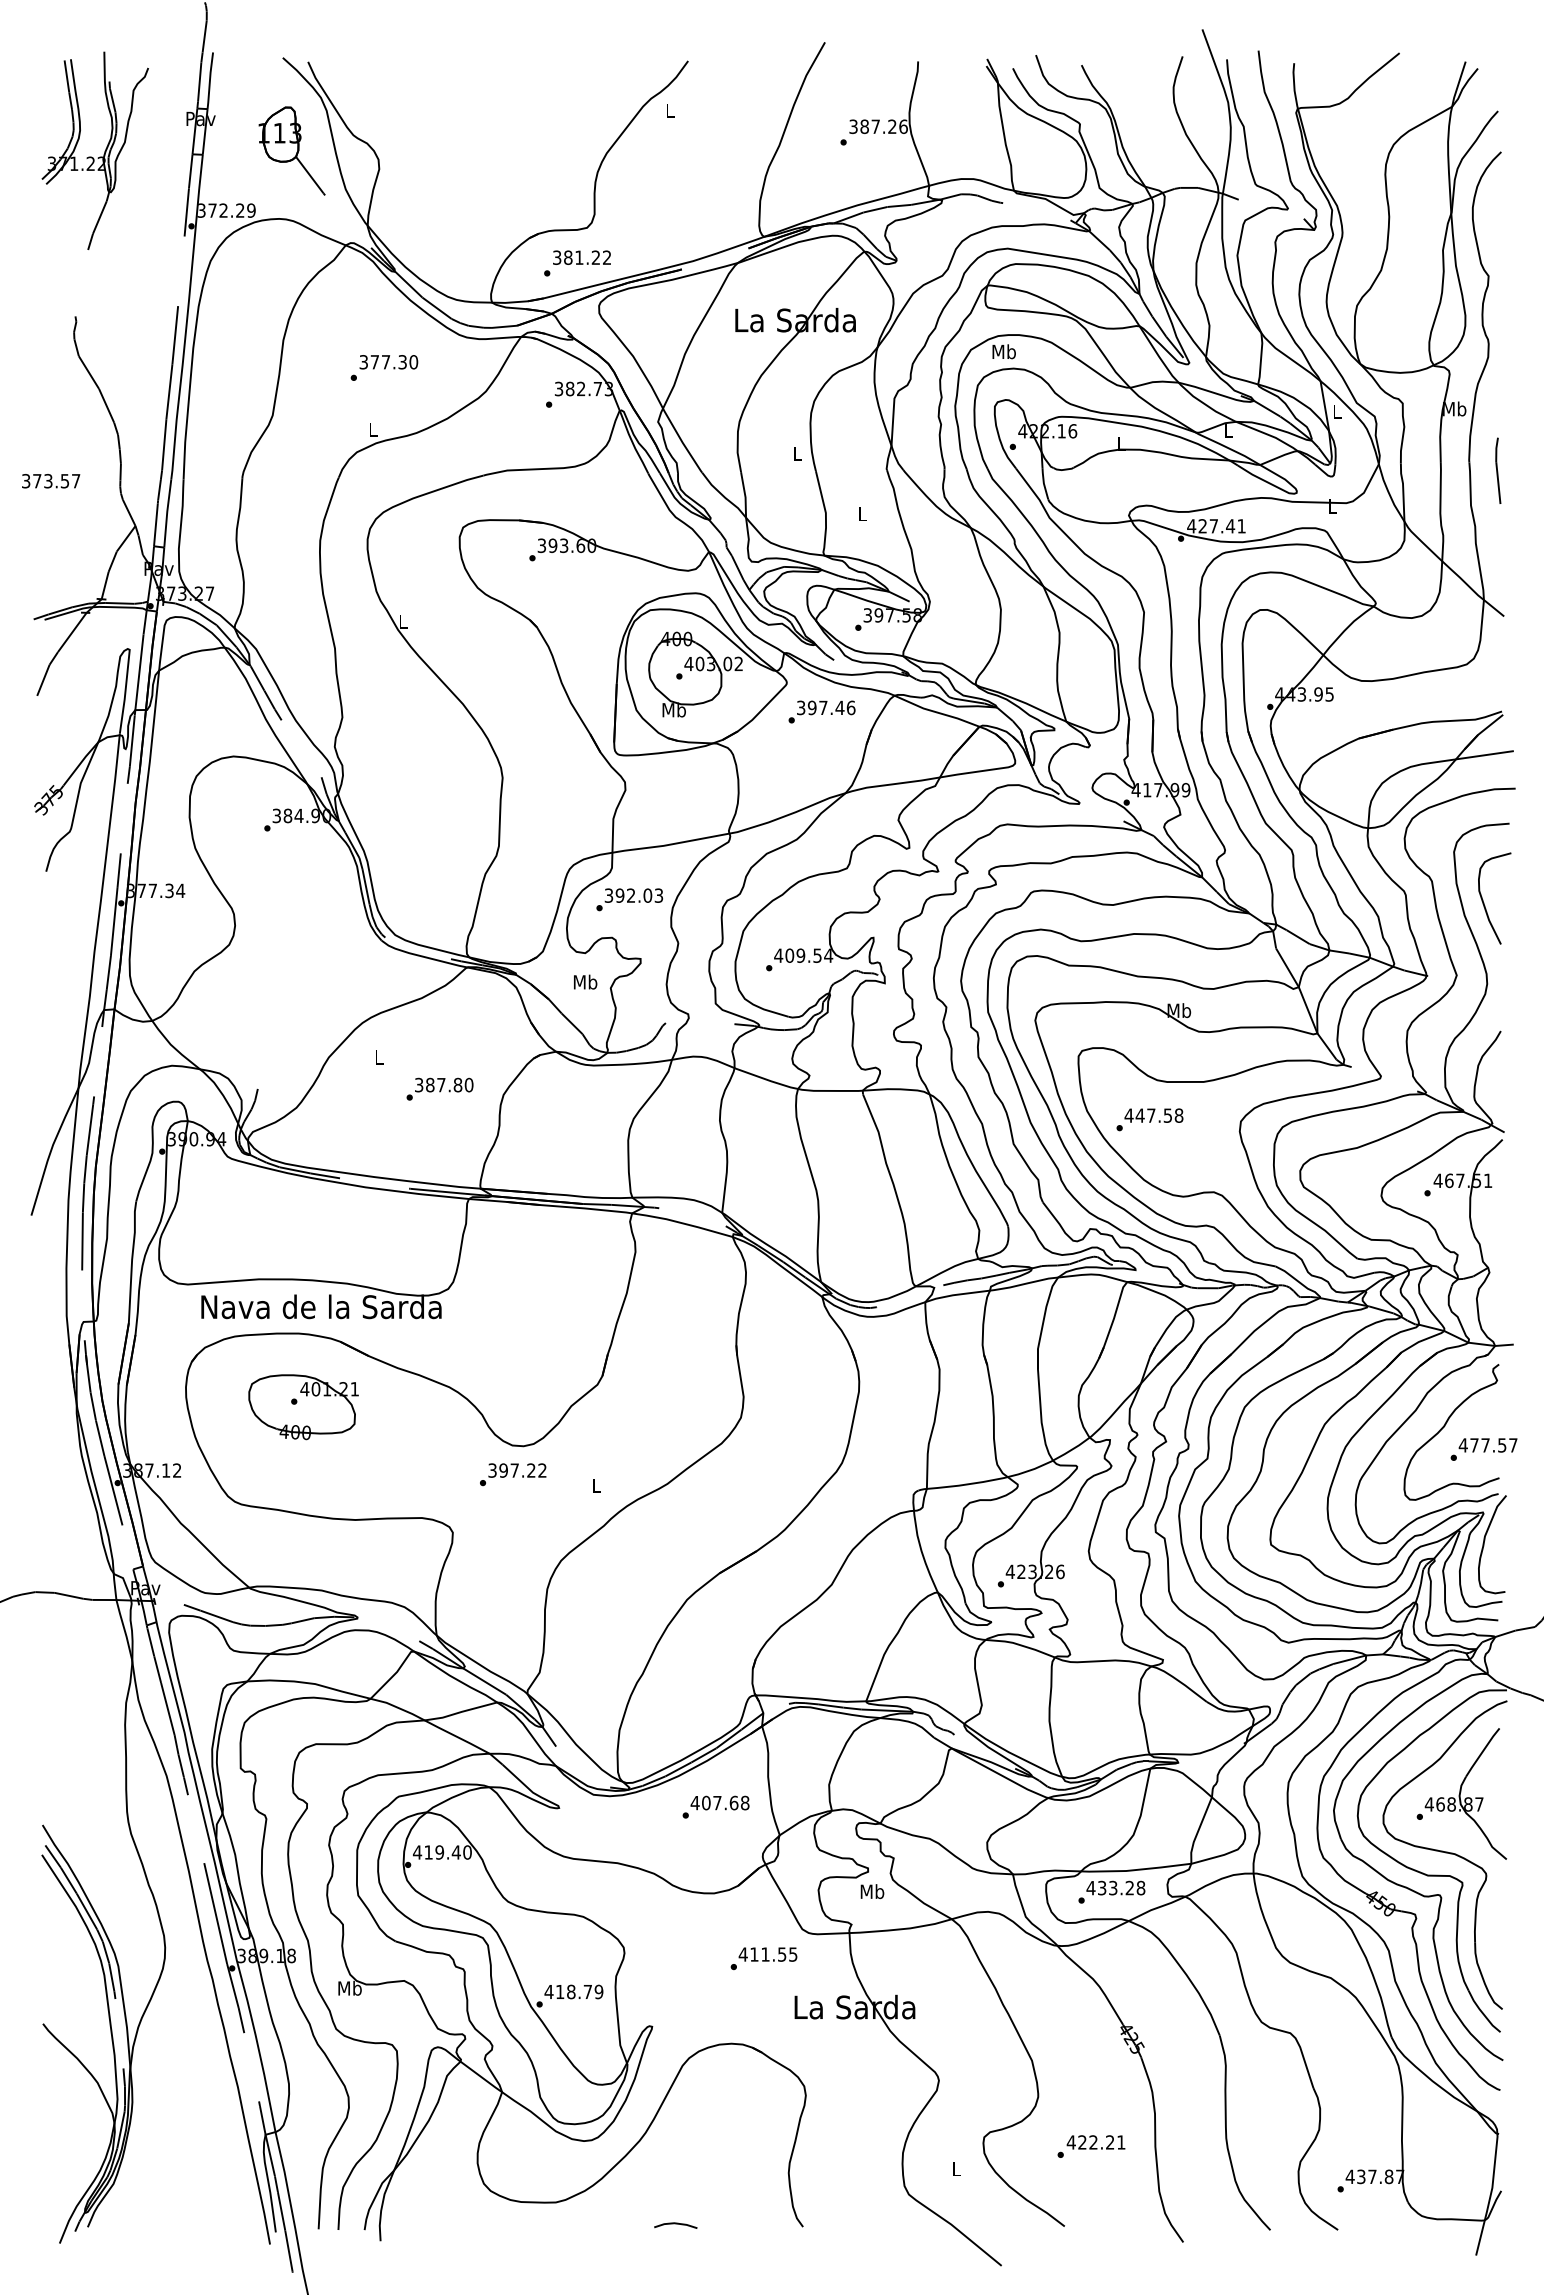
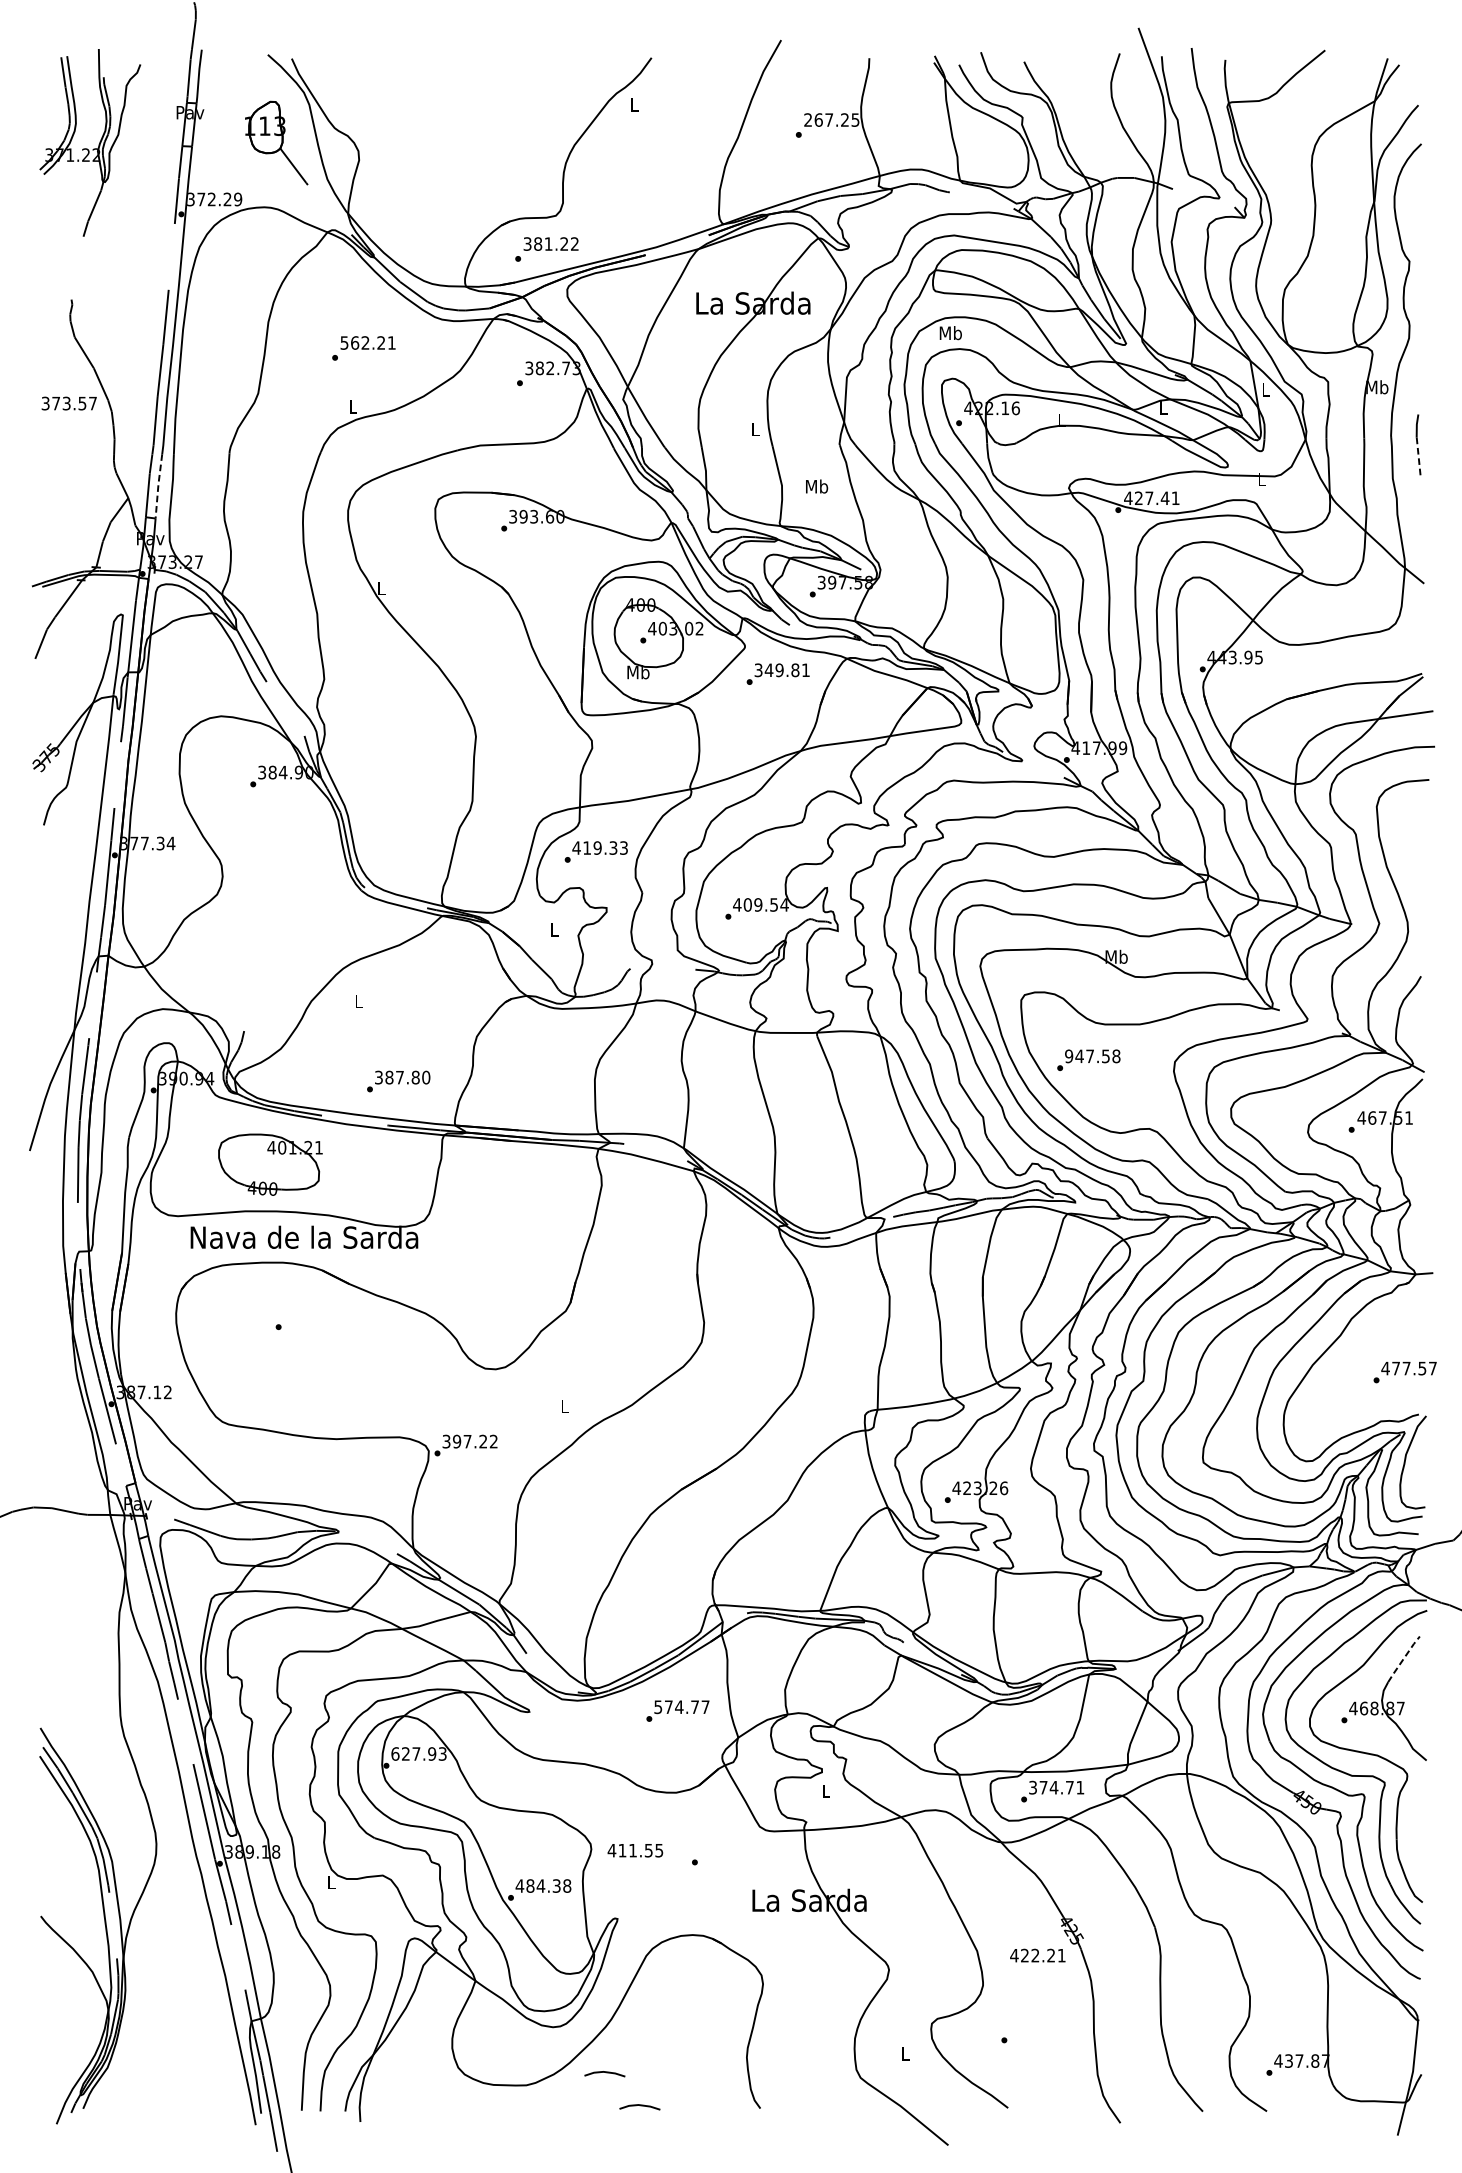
text: (878, 126) -> (831, 119), 387.26 -> 267.25
text: (389, 362) -> (368, 343), 377.30 -> 562.21
text: (51, 481) -> (69, 403), moved
line: (1498, 483) -> (1418, 457), solid -> dashed
line: (167, 513) -> (158, 486), solid -> dashed
text: (862, 513) -> (816, 486), L -> Mb
text: (831, 707) -> (787, 669), 397.46 -> 349.81
text: (628, 895) -> (595, 847), 392.03 -> 419.33
curve: (1484, 902) -> (1405, 854), removed
text: (585, 981) -> (554, 929), Mb -> L
text: (439, 1088) -> (398, 1080), moved
text: (1128, 1115) -> (1068, 1056), 447.58 -> 947.58
part: (303, 1407) -> (270, 1165), moved
curve: (1445, 1426) -> (1368, 1350), removed
text: (513, 1474) -> (466, 1445), moved
line: (1482, 1751) -> (1403, 1658), solid -> dashed
text: (719, 1802) -> (681, 1706), 407.68 -> 574.77
text: (441, 1852) -> (418, 1753), 419.40 -> 627.93
text: (1115, 1887) -> (1056, 1787), 433.28 -> 374.71
text: (872, 1891) -> (826, 1790), Mb -> L
text: (767, 1954) -> (634, 1850), moved
text: (349, 1987) -> (330, 1881), Mb -> L
text: (579, 1991) -> (548, 1885), 418.79 -> 484.38
text: (1095, 2142) -> (1037, 1955), moved
line: (638, 2189) -> (604, 2073), added

